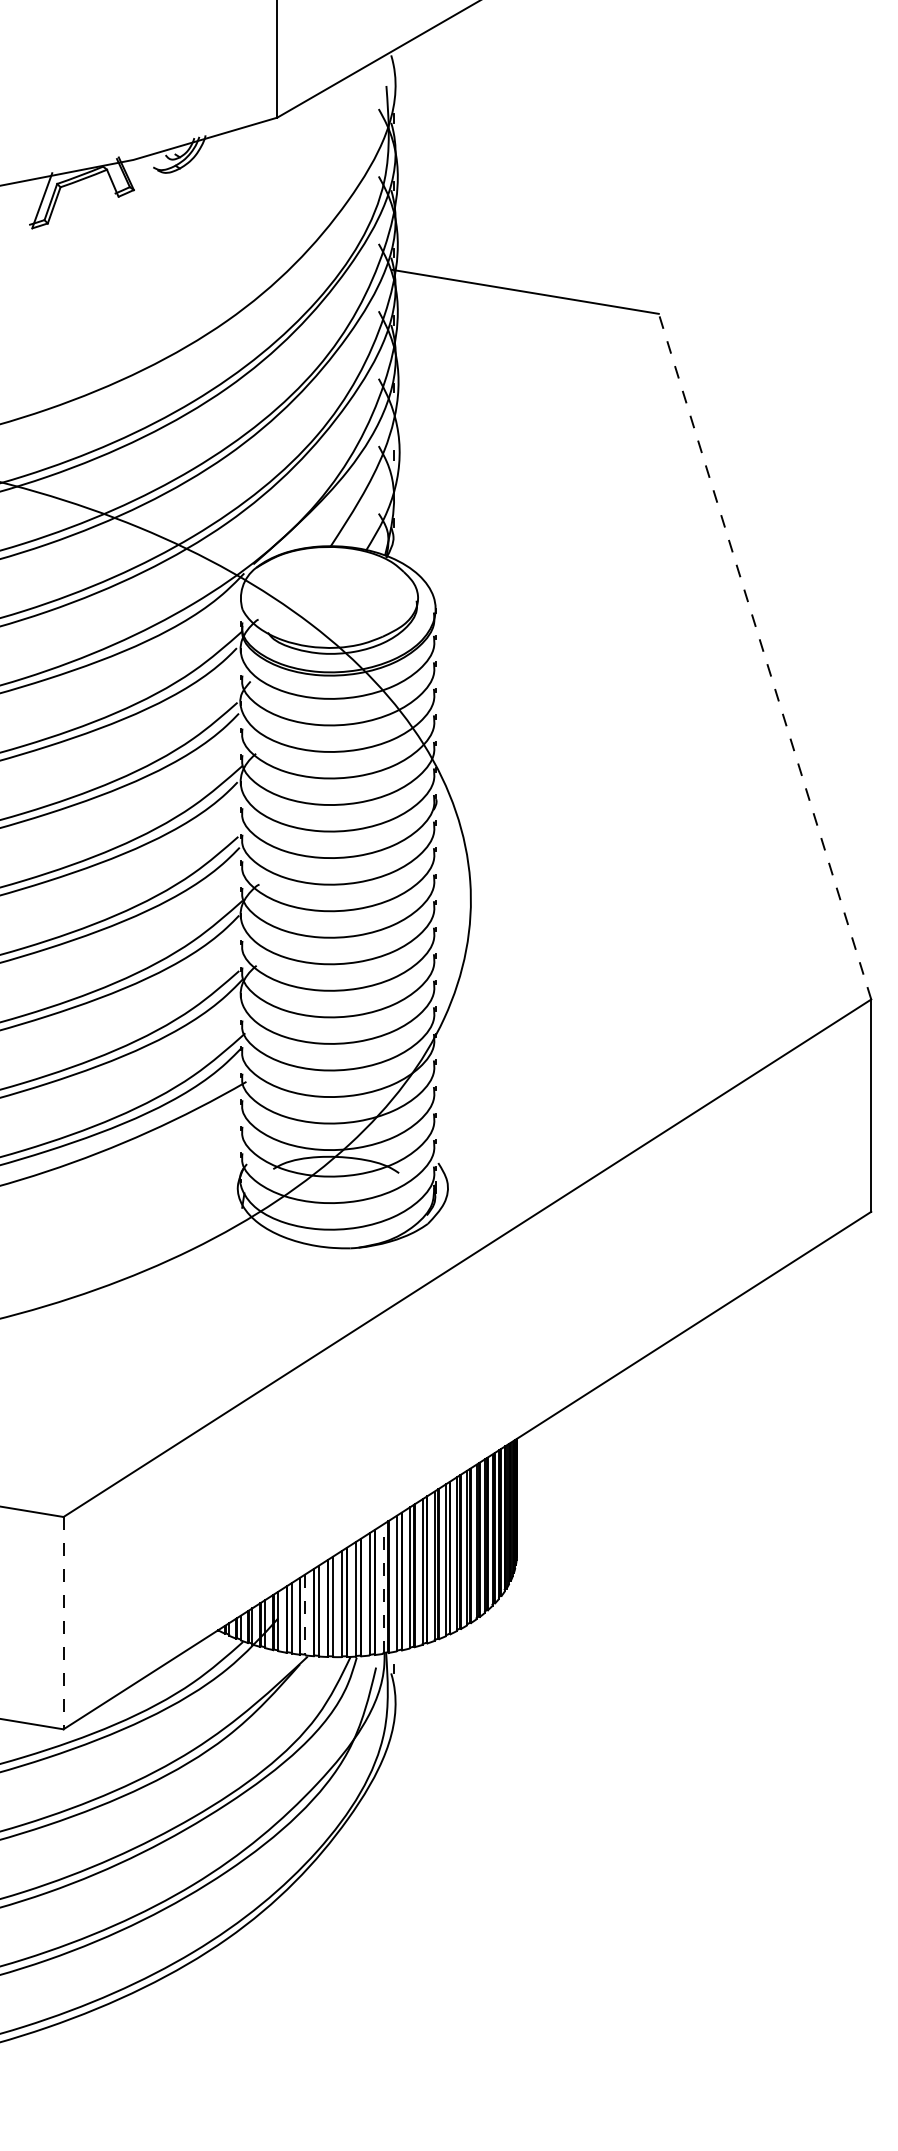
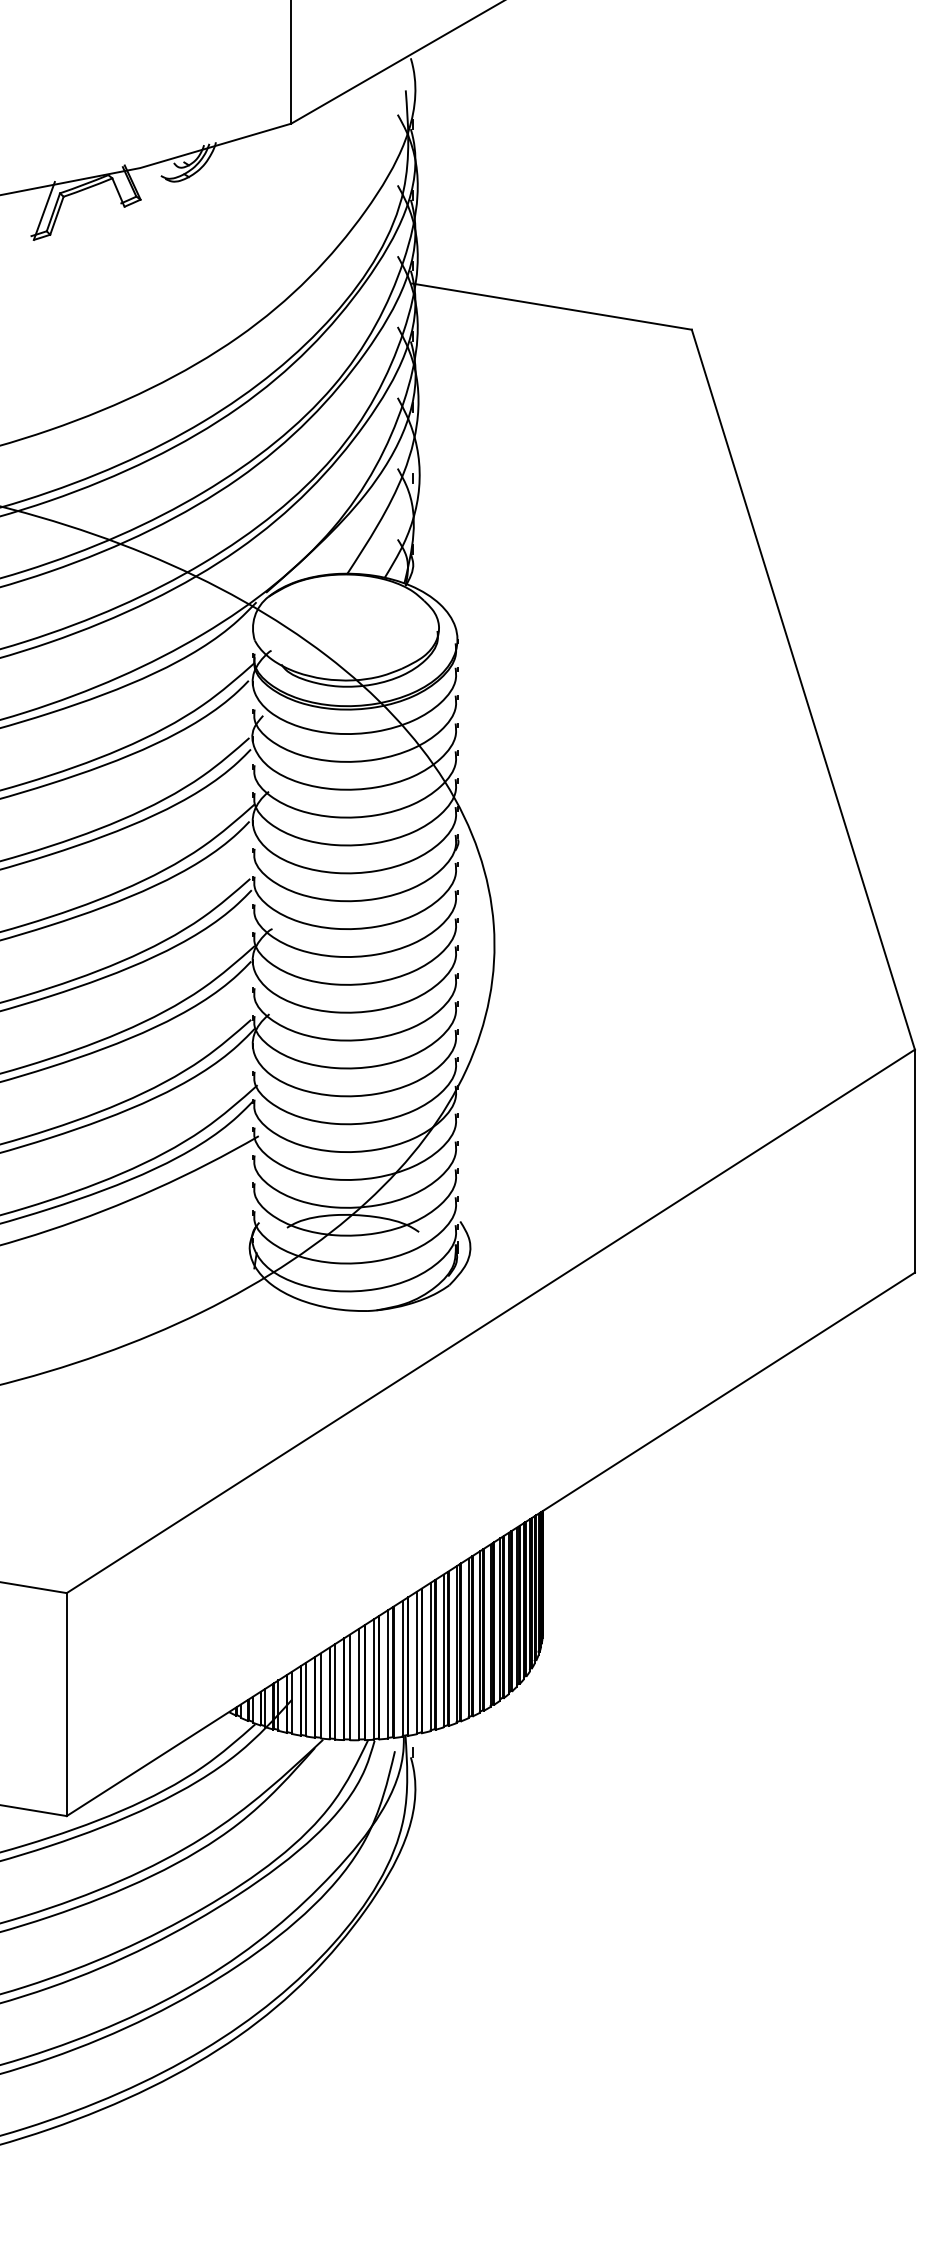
line: (765, 656) -> (803, 689), dashed -> solid
line: (383, 1588) -> (402, 1668), dashed -> solid
line: (305, 1615) -> (320, 1696), dashed -> solid
line: (63, 1624) -> (66, 1705), dashed -> solid

